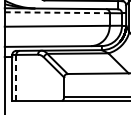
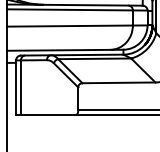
line: (56, 12) -> (69, 9), dashed -> solid
line: (16, 77) -> (21, 87), dashed -> solid

